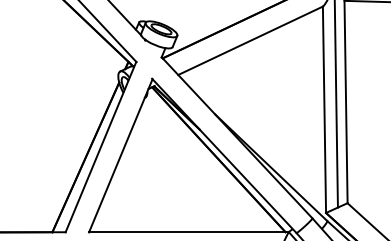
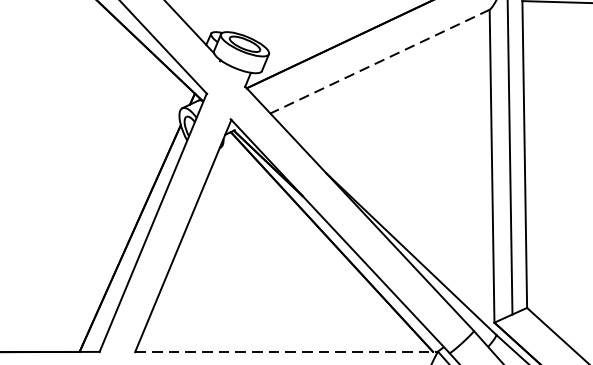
line: (250, 40) -> (379, 61), solid -> dashed
line: (189, 232) -> (287, 352), solid -> dashed

